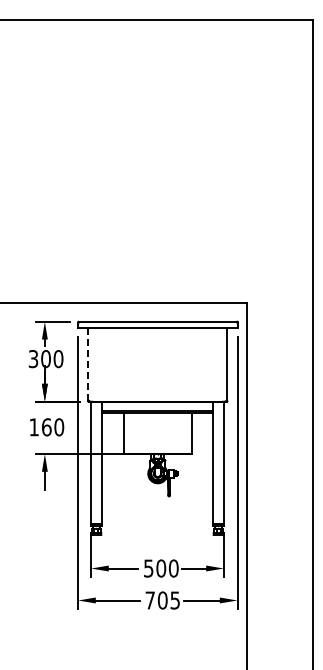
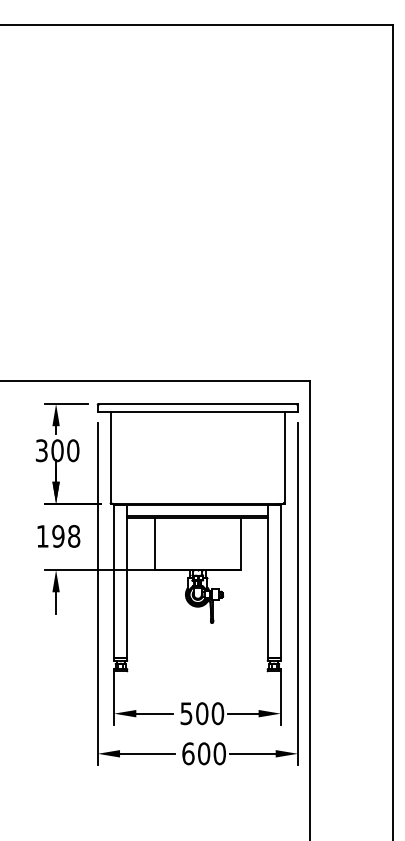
line: (88, 363) -> (110, 456), dashed -> solid
text: (52, 427) -> (65, 536), 160 -> 198
text: (162, 600) -> (203, 753), 705 -> 600

